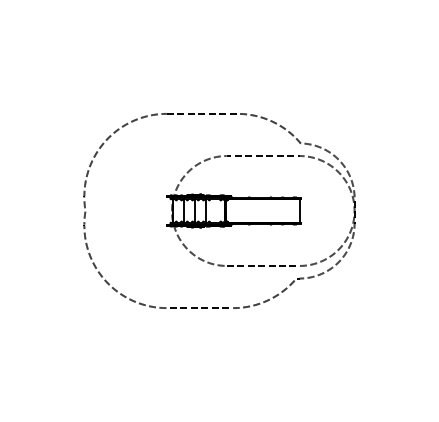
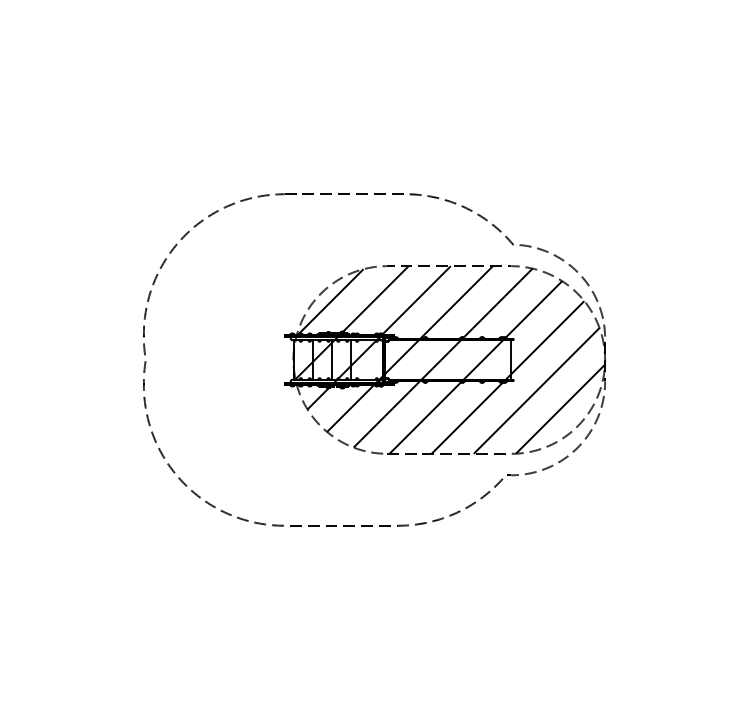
hatch: (263, 210) -> (449, 359), added

